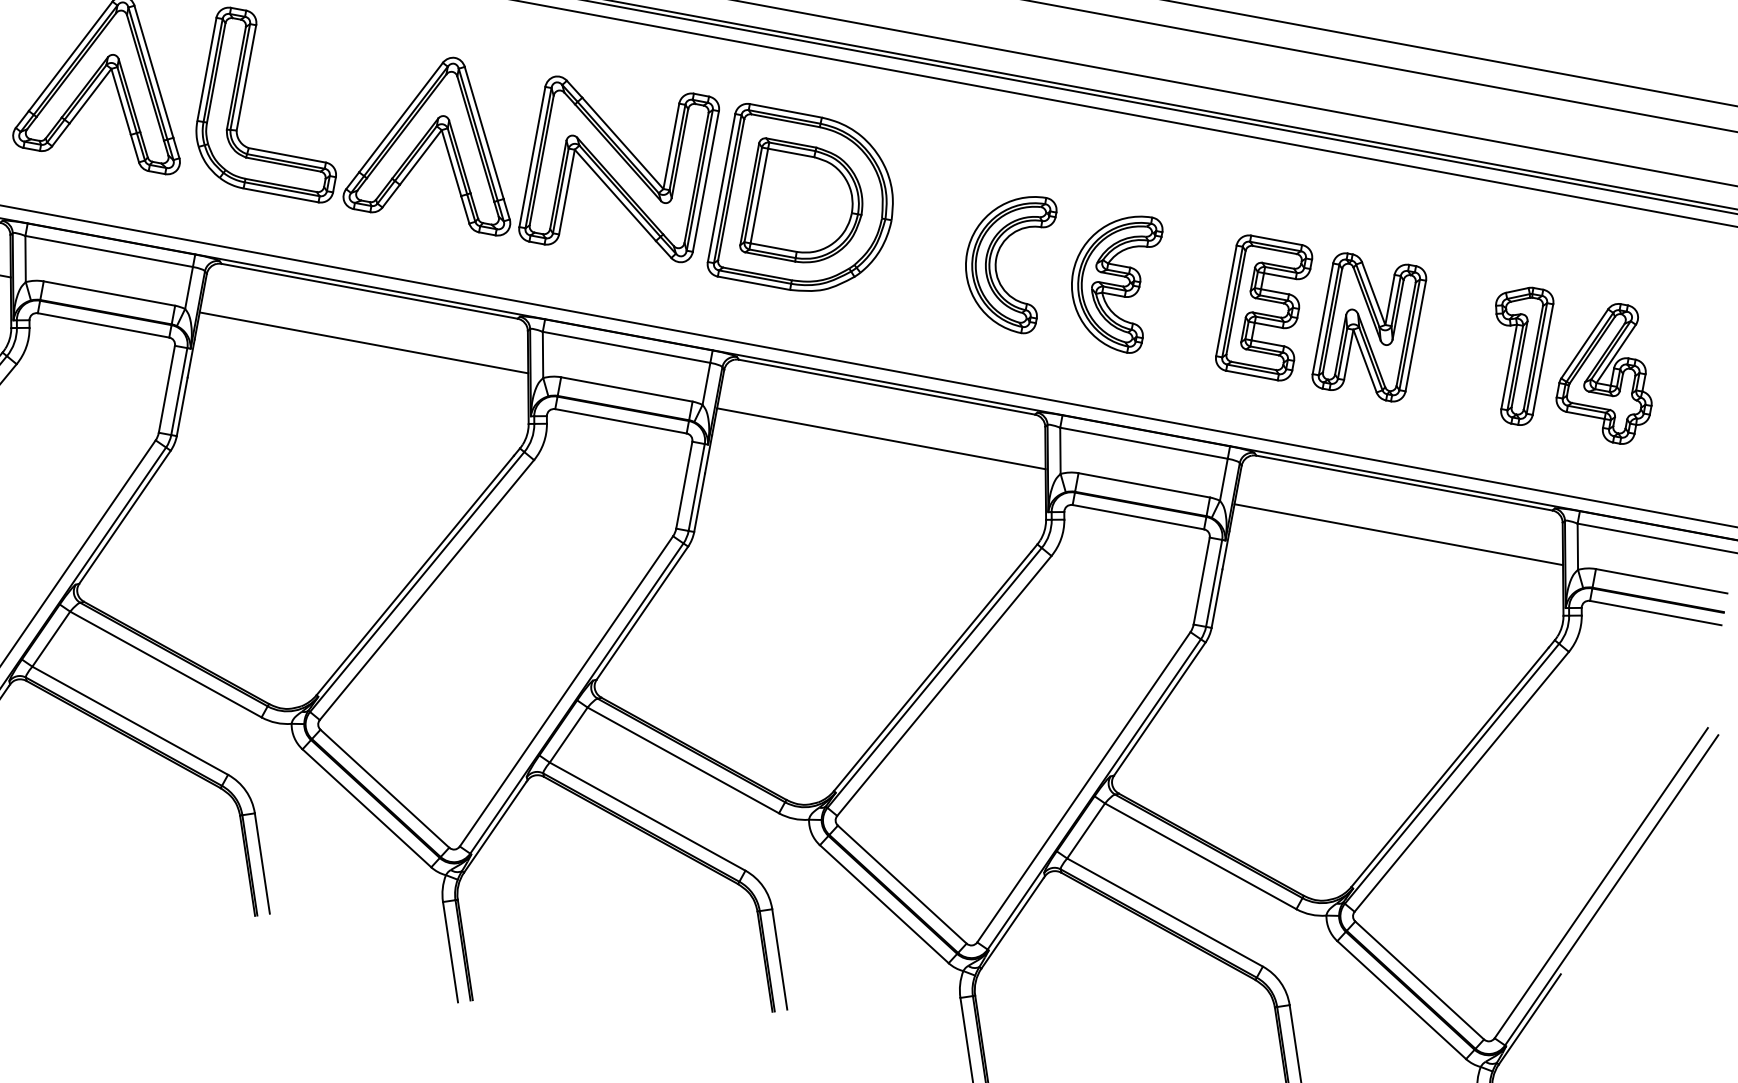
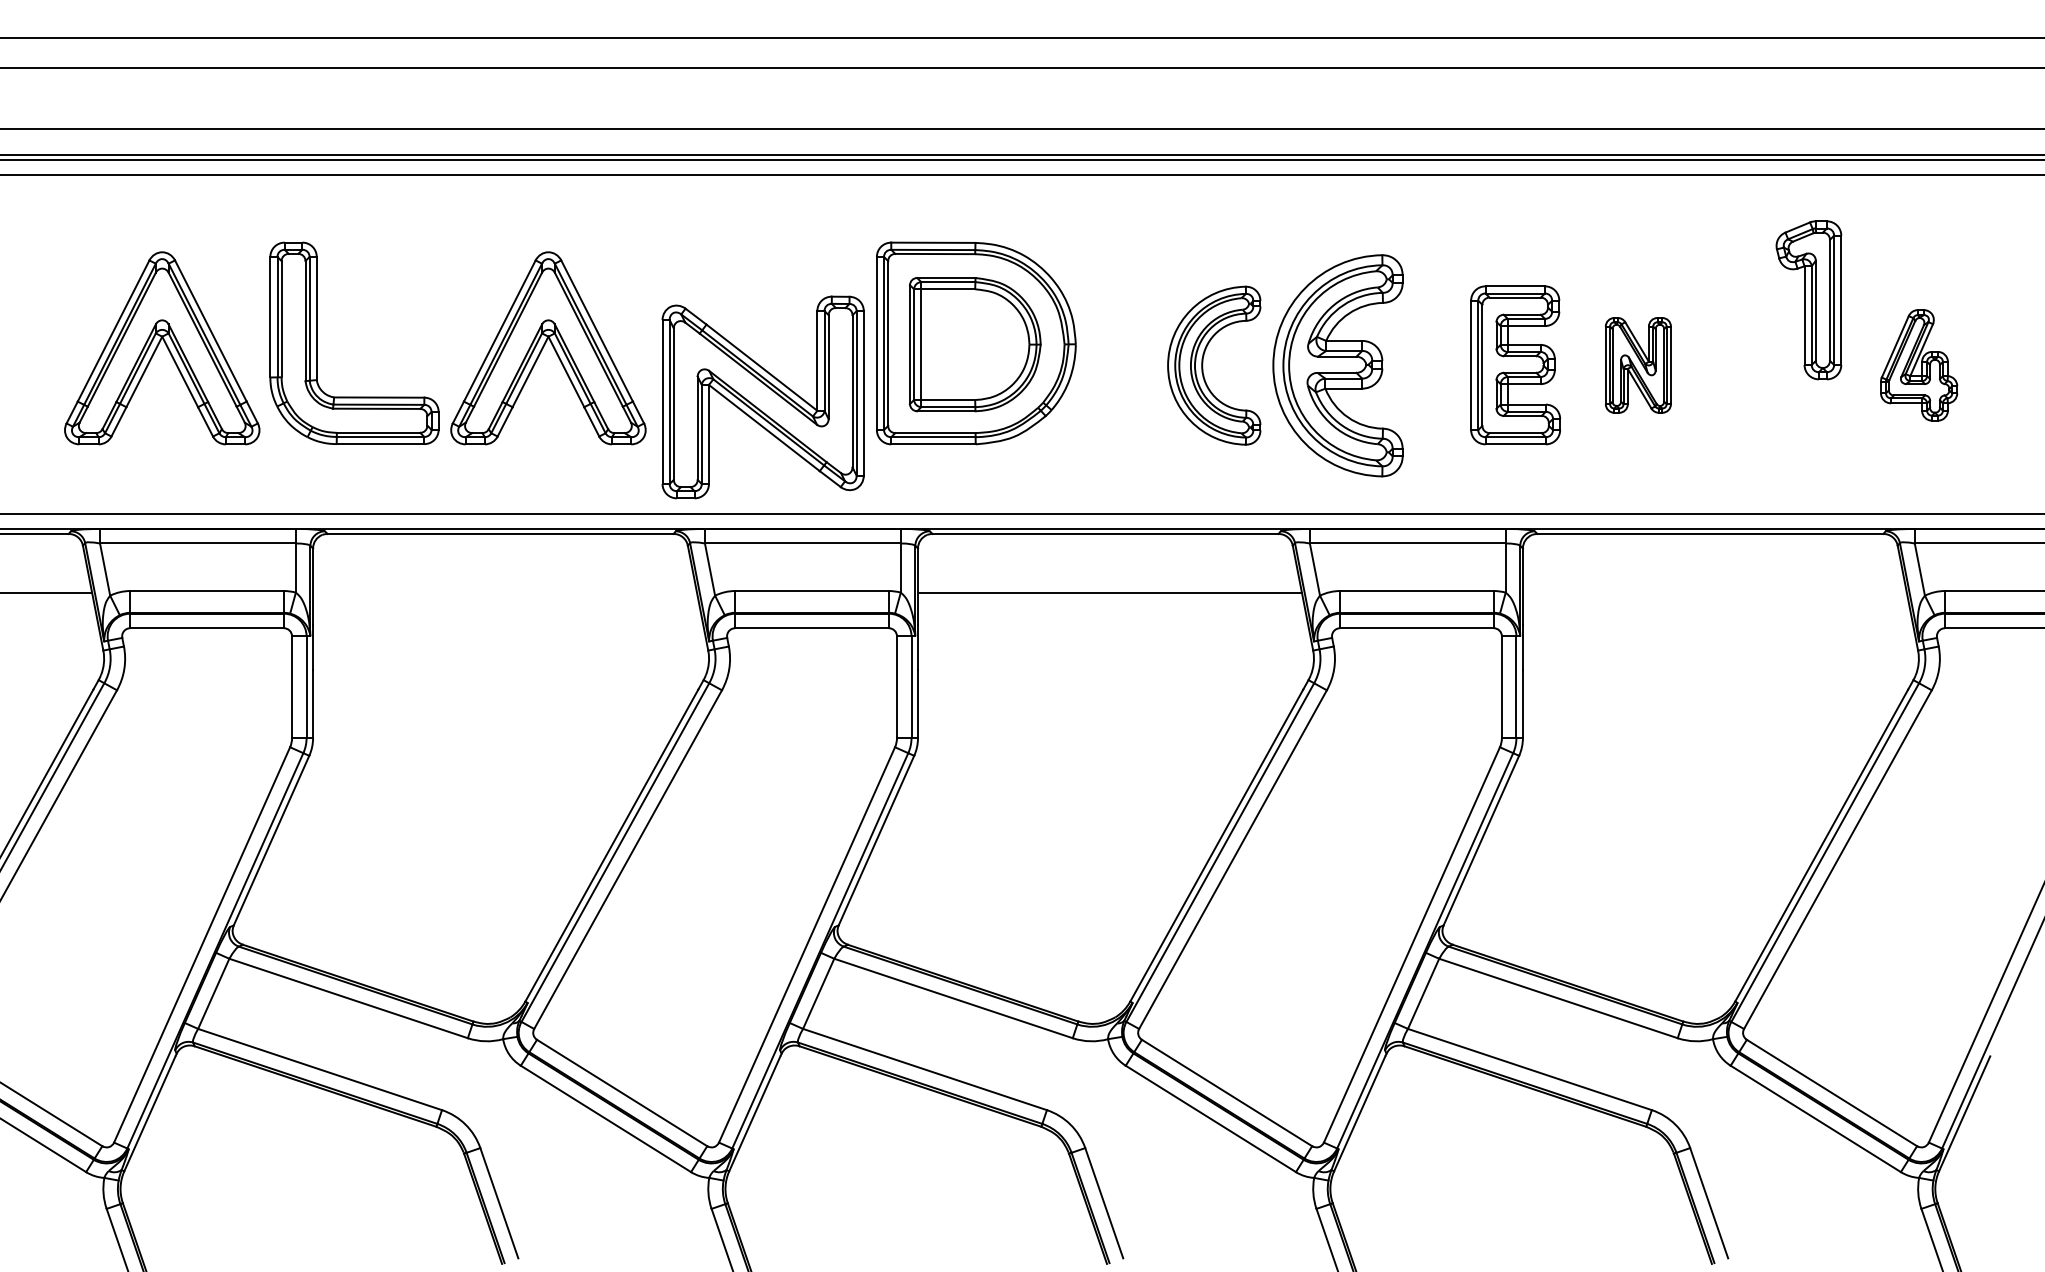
part: (618, 168) -> (762, 397), moved
part: (1112, 280) -> (1338, 365), size x1.4
part: (1369, 327) -> (1638, 365), size x0.6
line: (364, 342) -> (505, 593), removed
part: (1514, 354) -> (1808, 300), moved
part: (1609, 371) -> (1918, 365), size x0.7
line: (1398, 534) -> (1714, 593), removed

